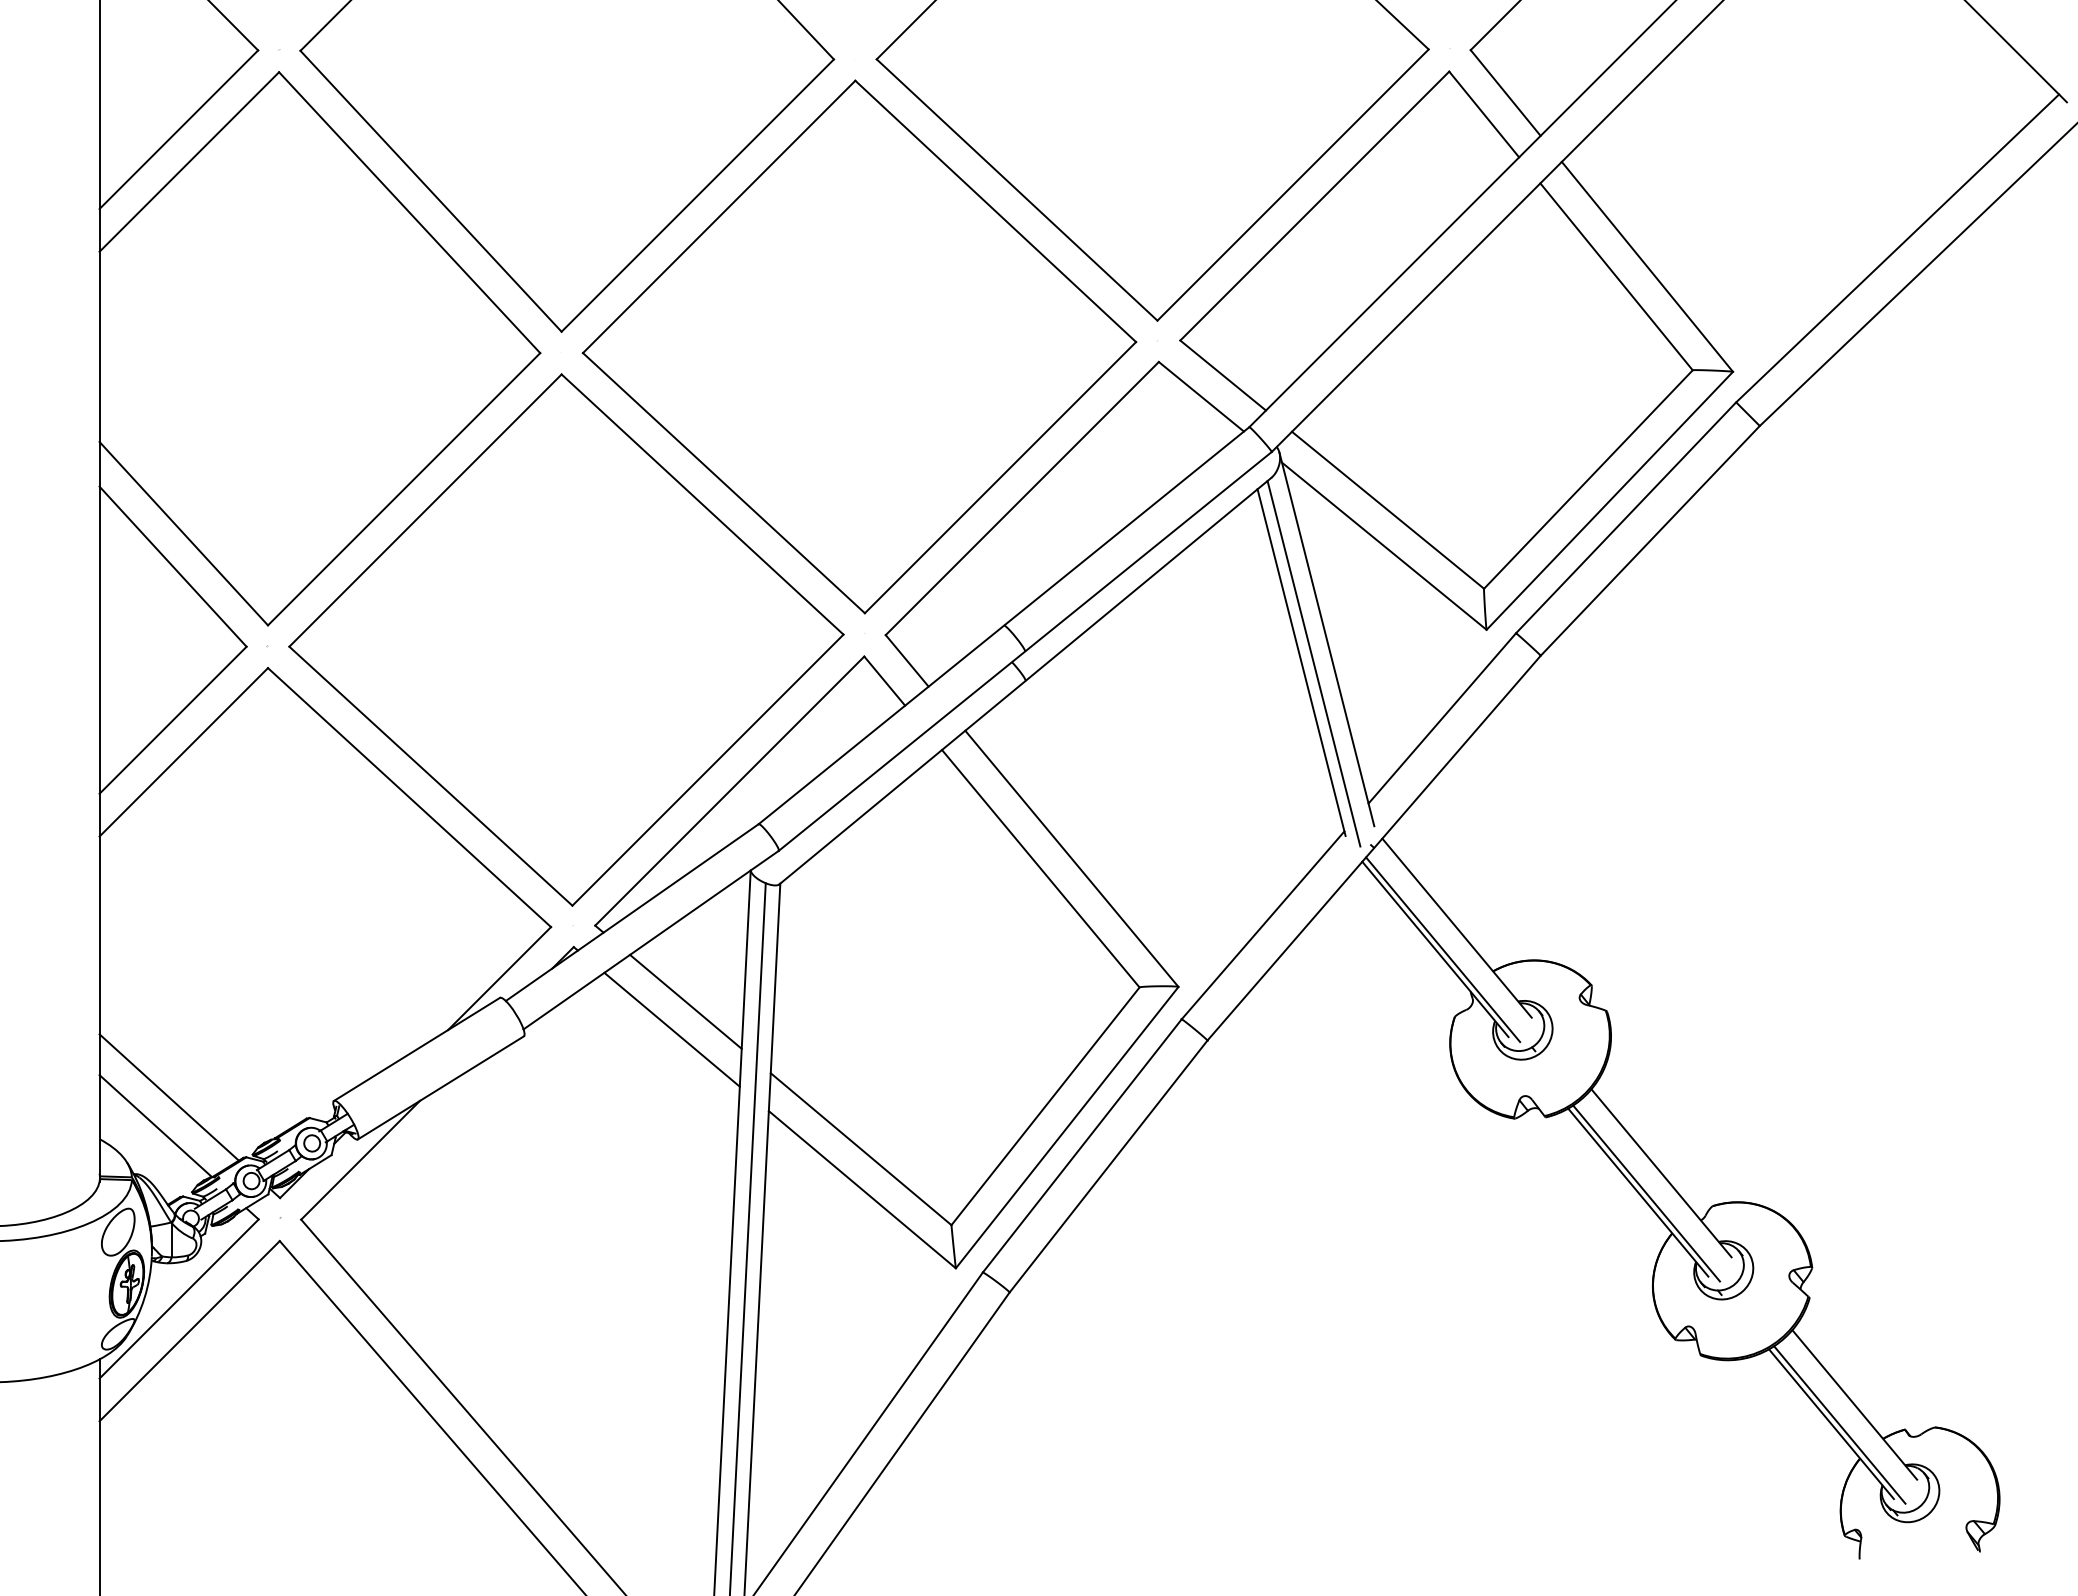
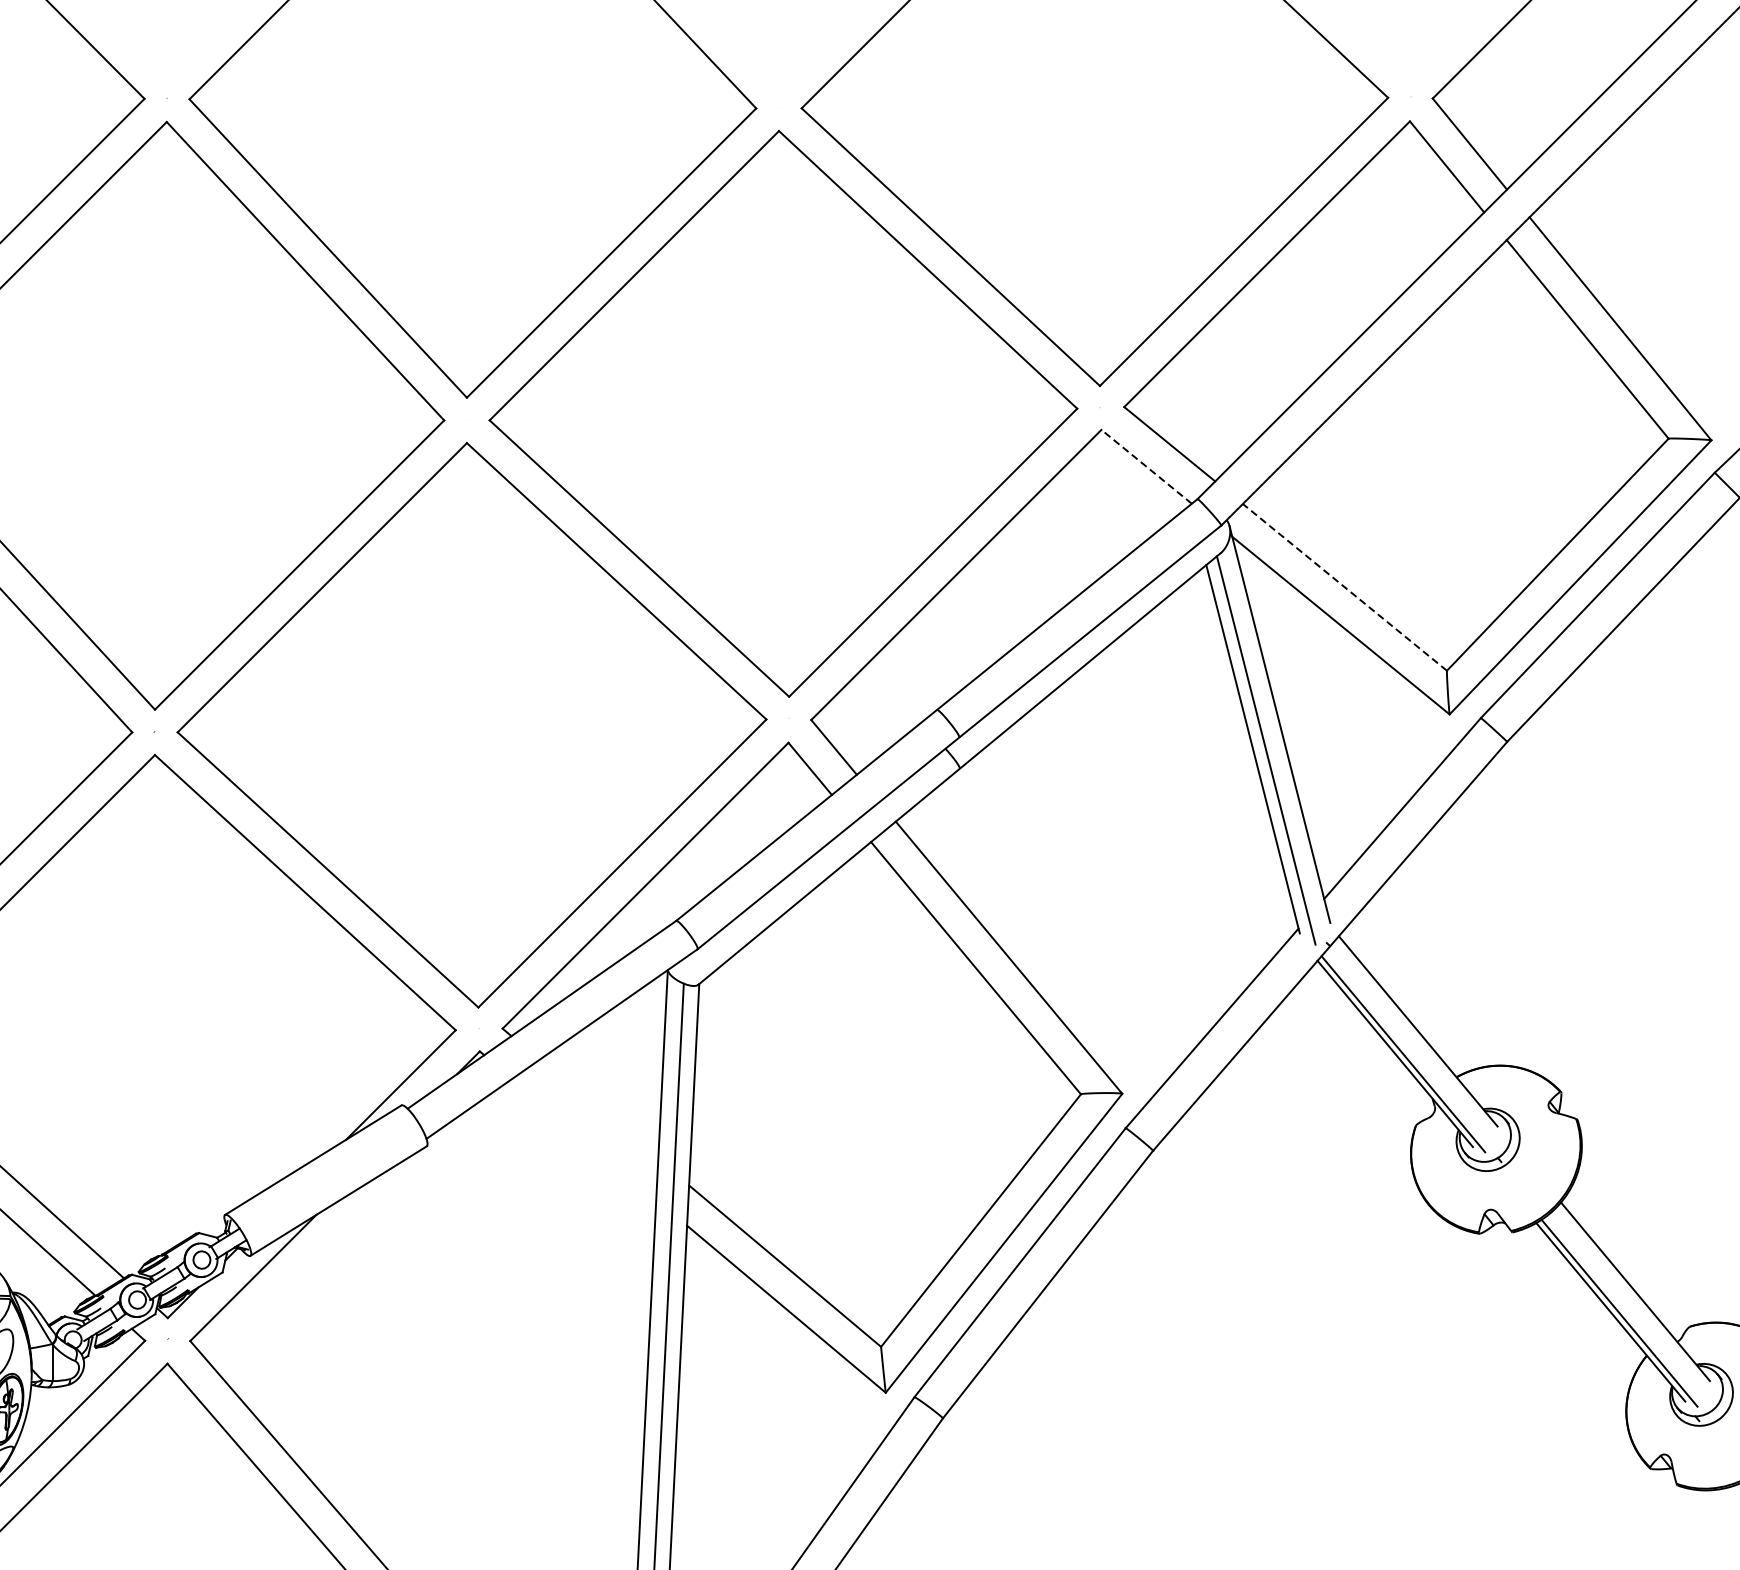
line: (1201, 396) -> (1146, 466), solid -> dashed
line: (1387, 509) -> (1344, 586), solid -> dashed
line: (685, 1001) -> (598, 1109), removed
line: (671, 1029) -> (583, 1139), removed

